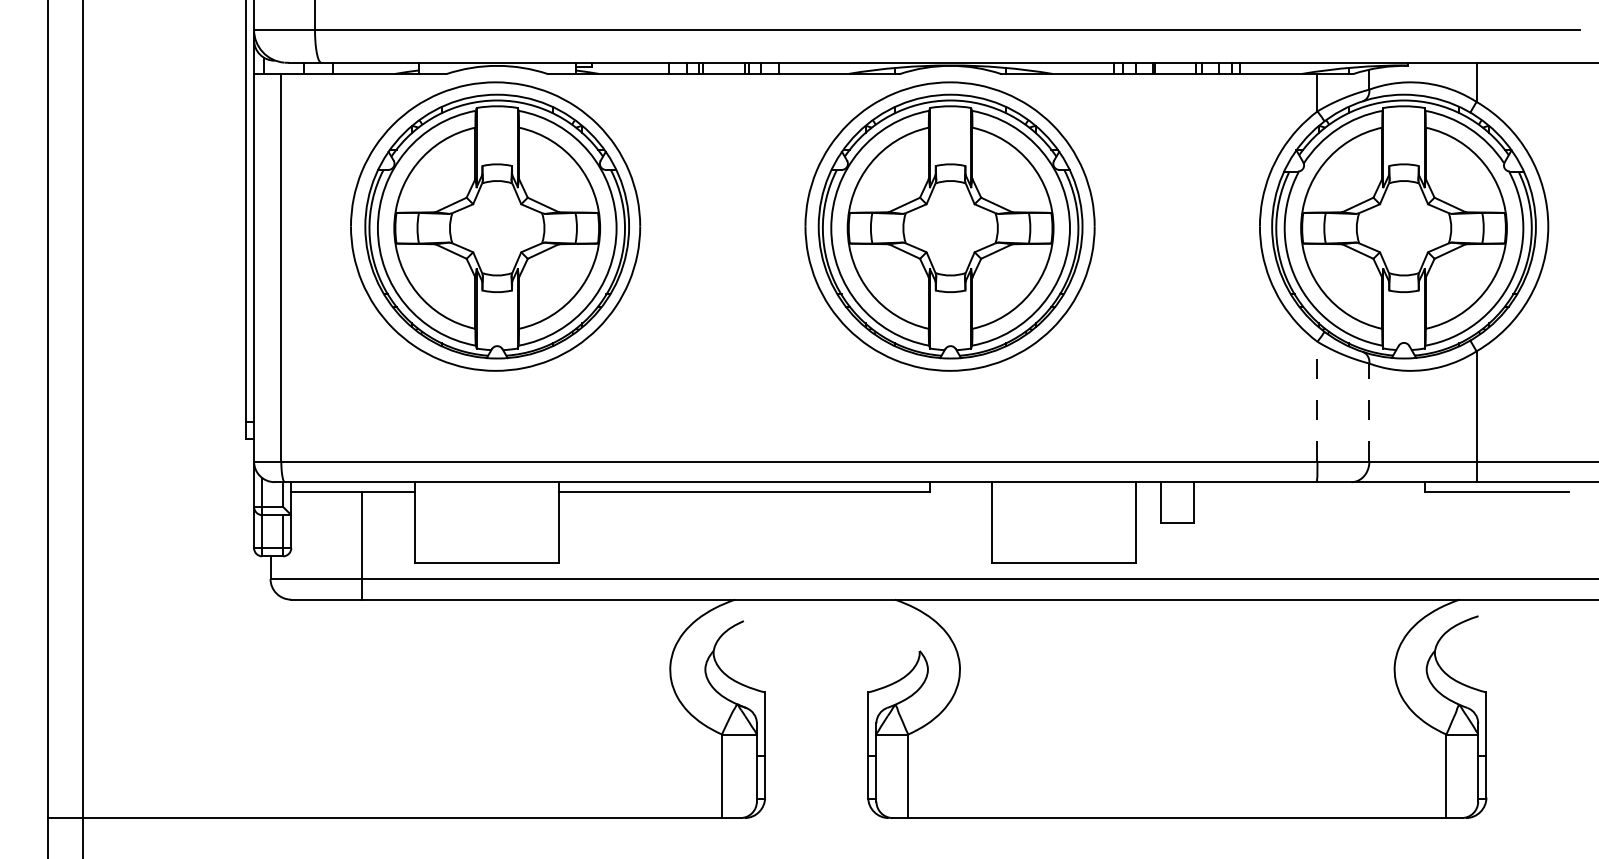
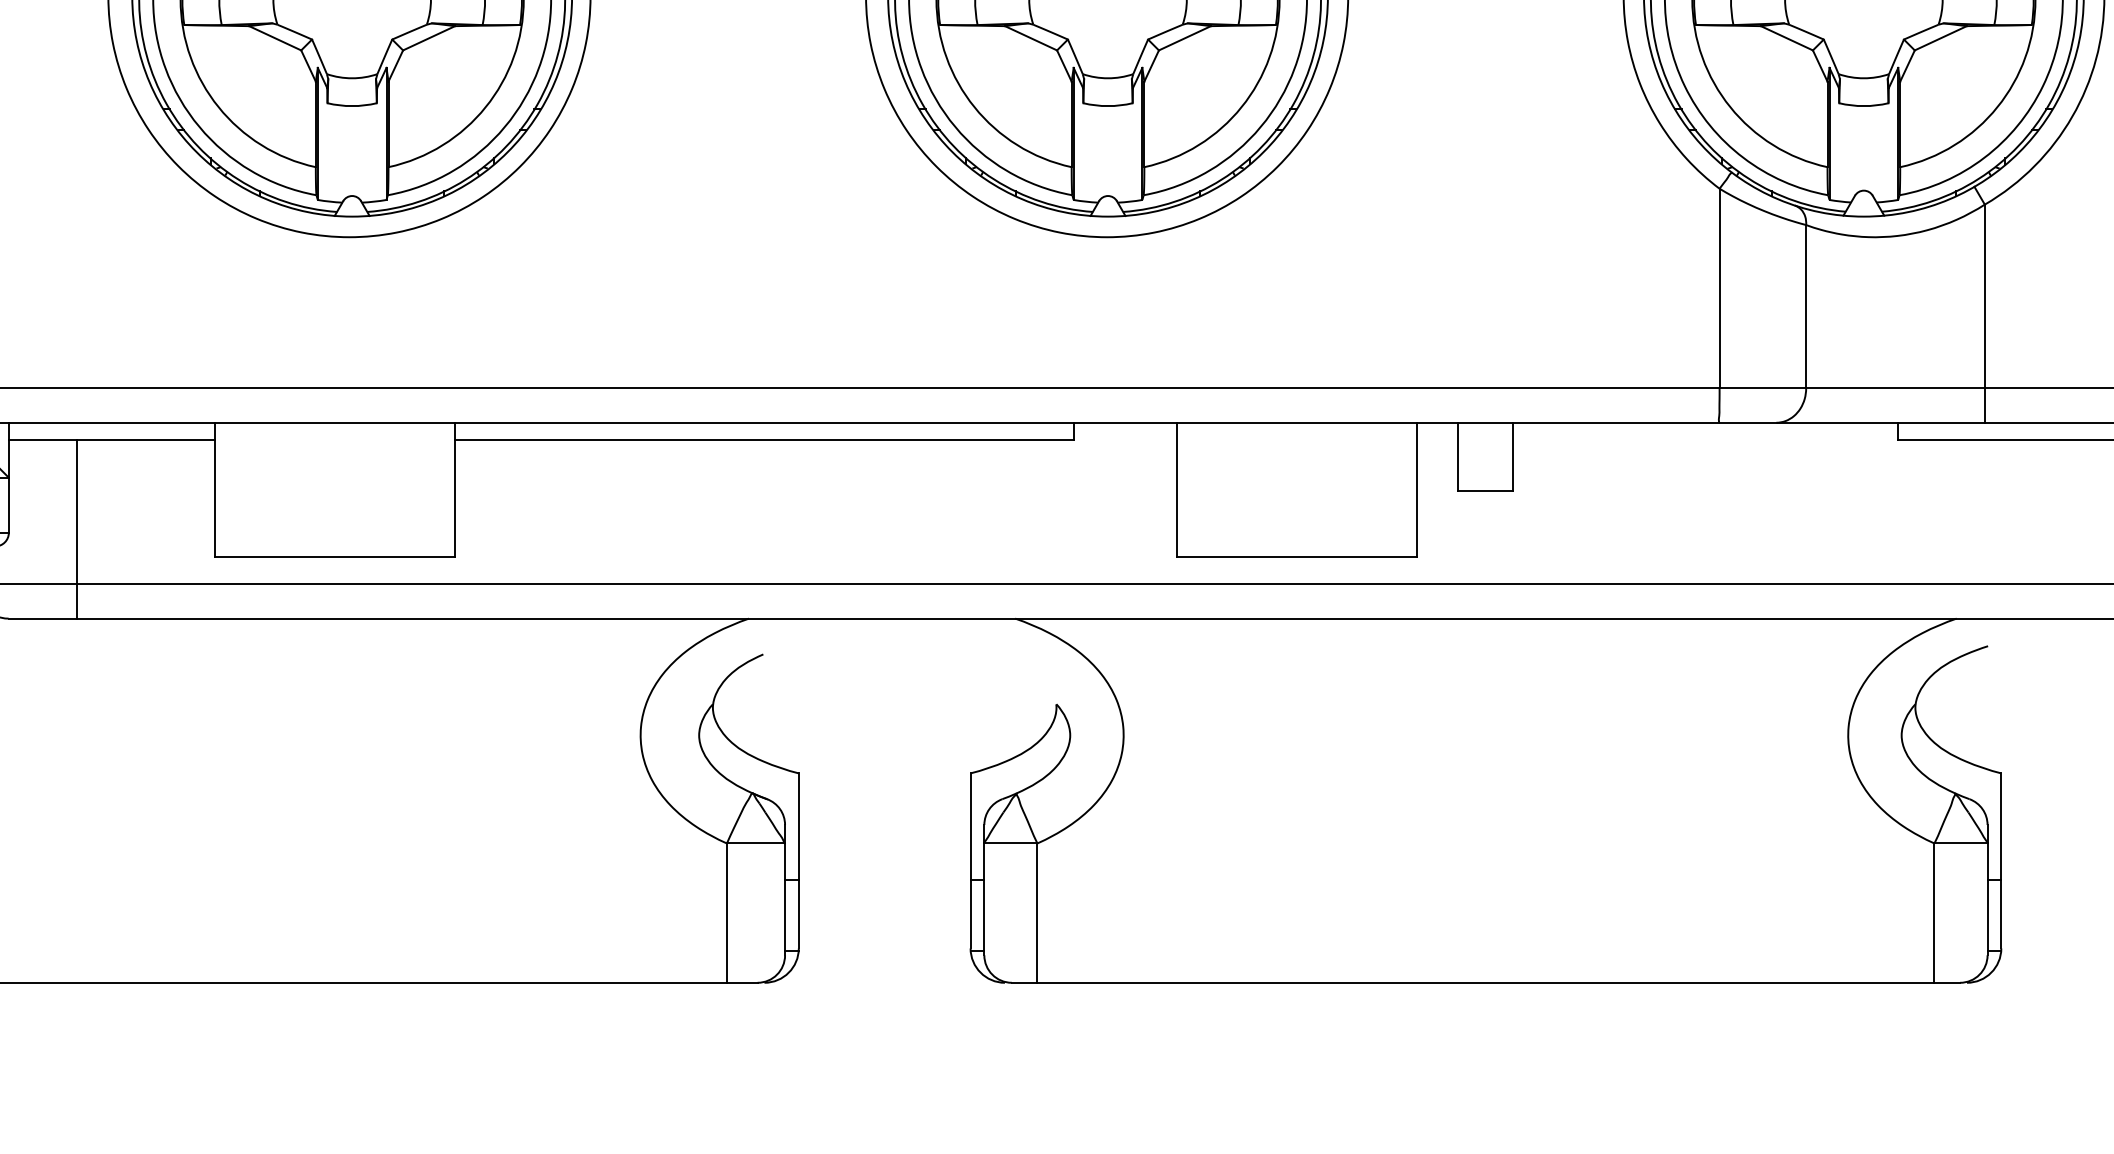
line: (1317, 401) -> (1719, 288), dashed -> solid
line: (1369, 412) -> (1806, 306), dashed -> solid
line: (362, 545) -> (77, 528), moved

